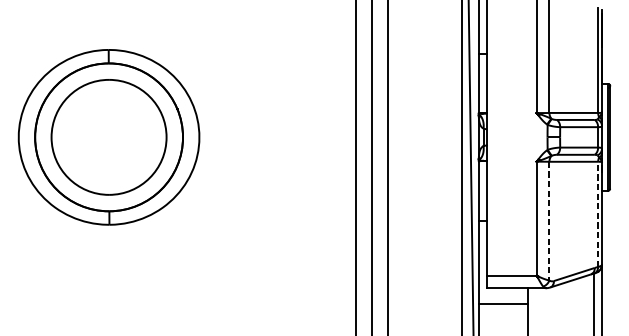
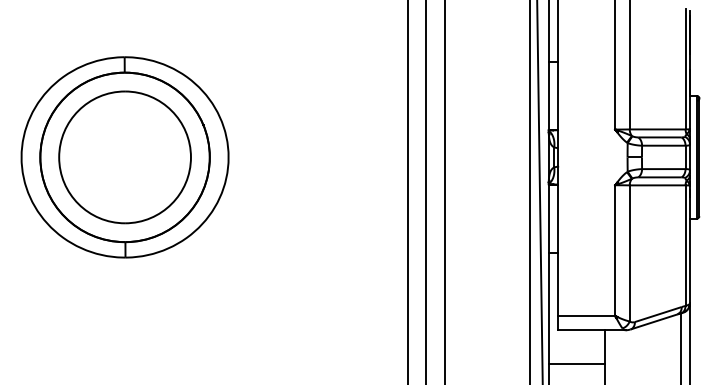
line: (598, 214) -> (685, 245), dashed -> solid
line: (549, 221) -> (629, 253), dashed -> solid
line: (502, 304) -> (576, 363), moved

